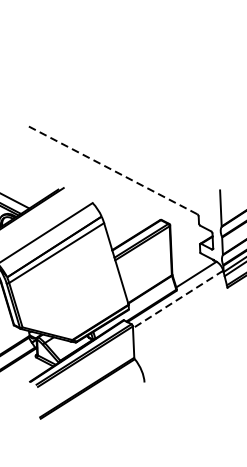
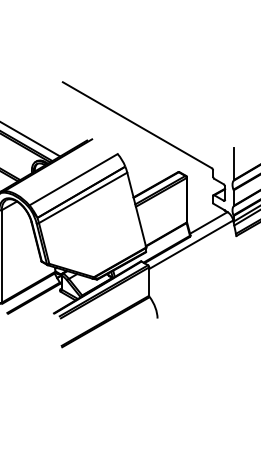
line: (113, 170) -> (137, 125), dashed -> solid
line: (177, 299) -> (190, 244), dashed -> solid

